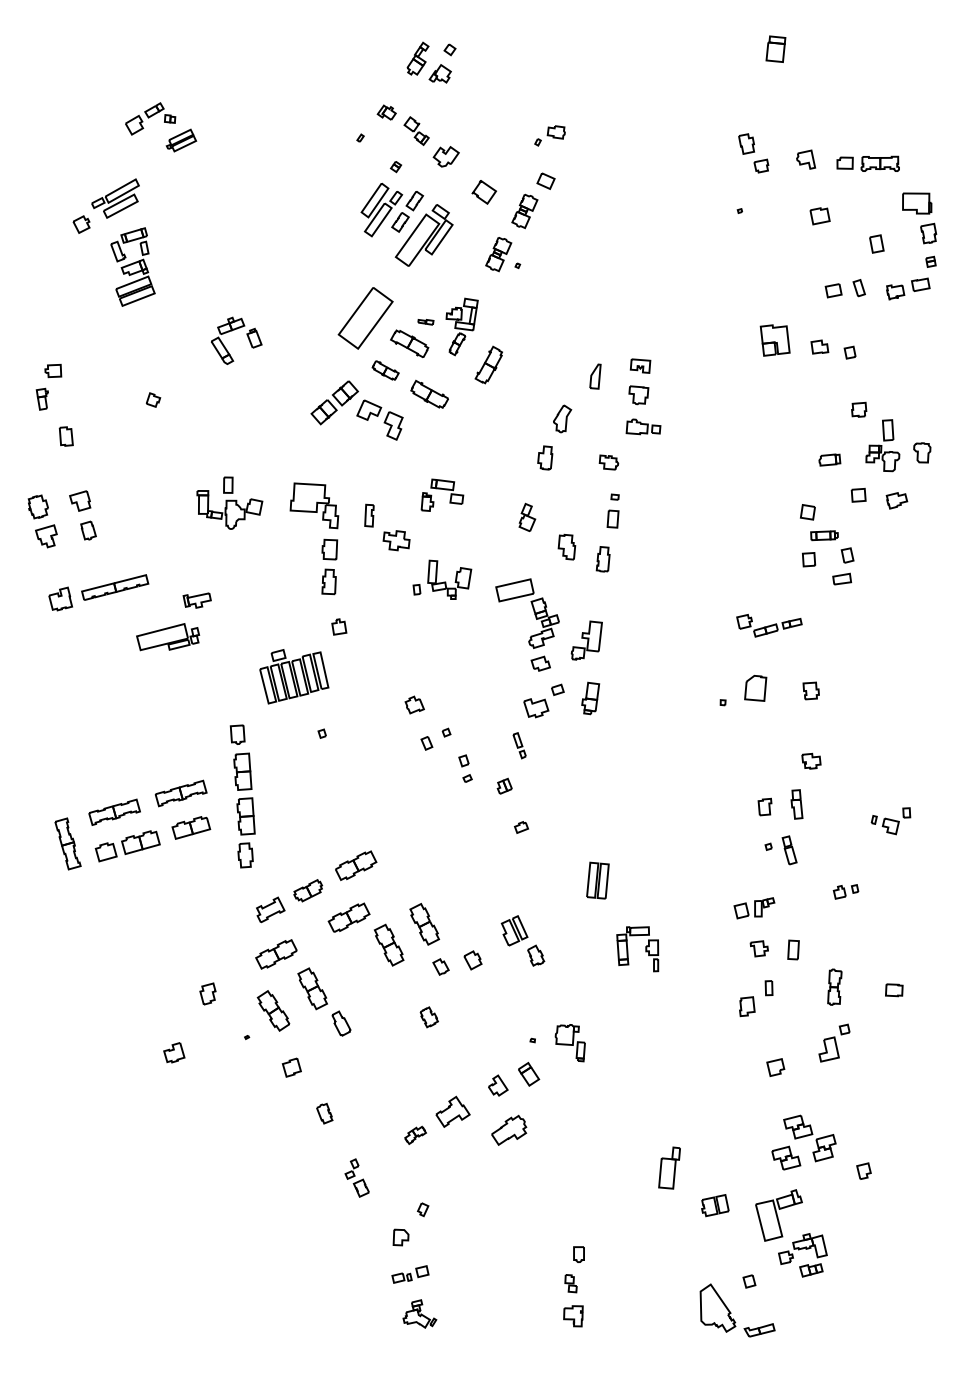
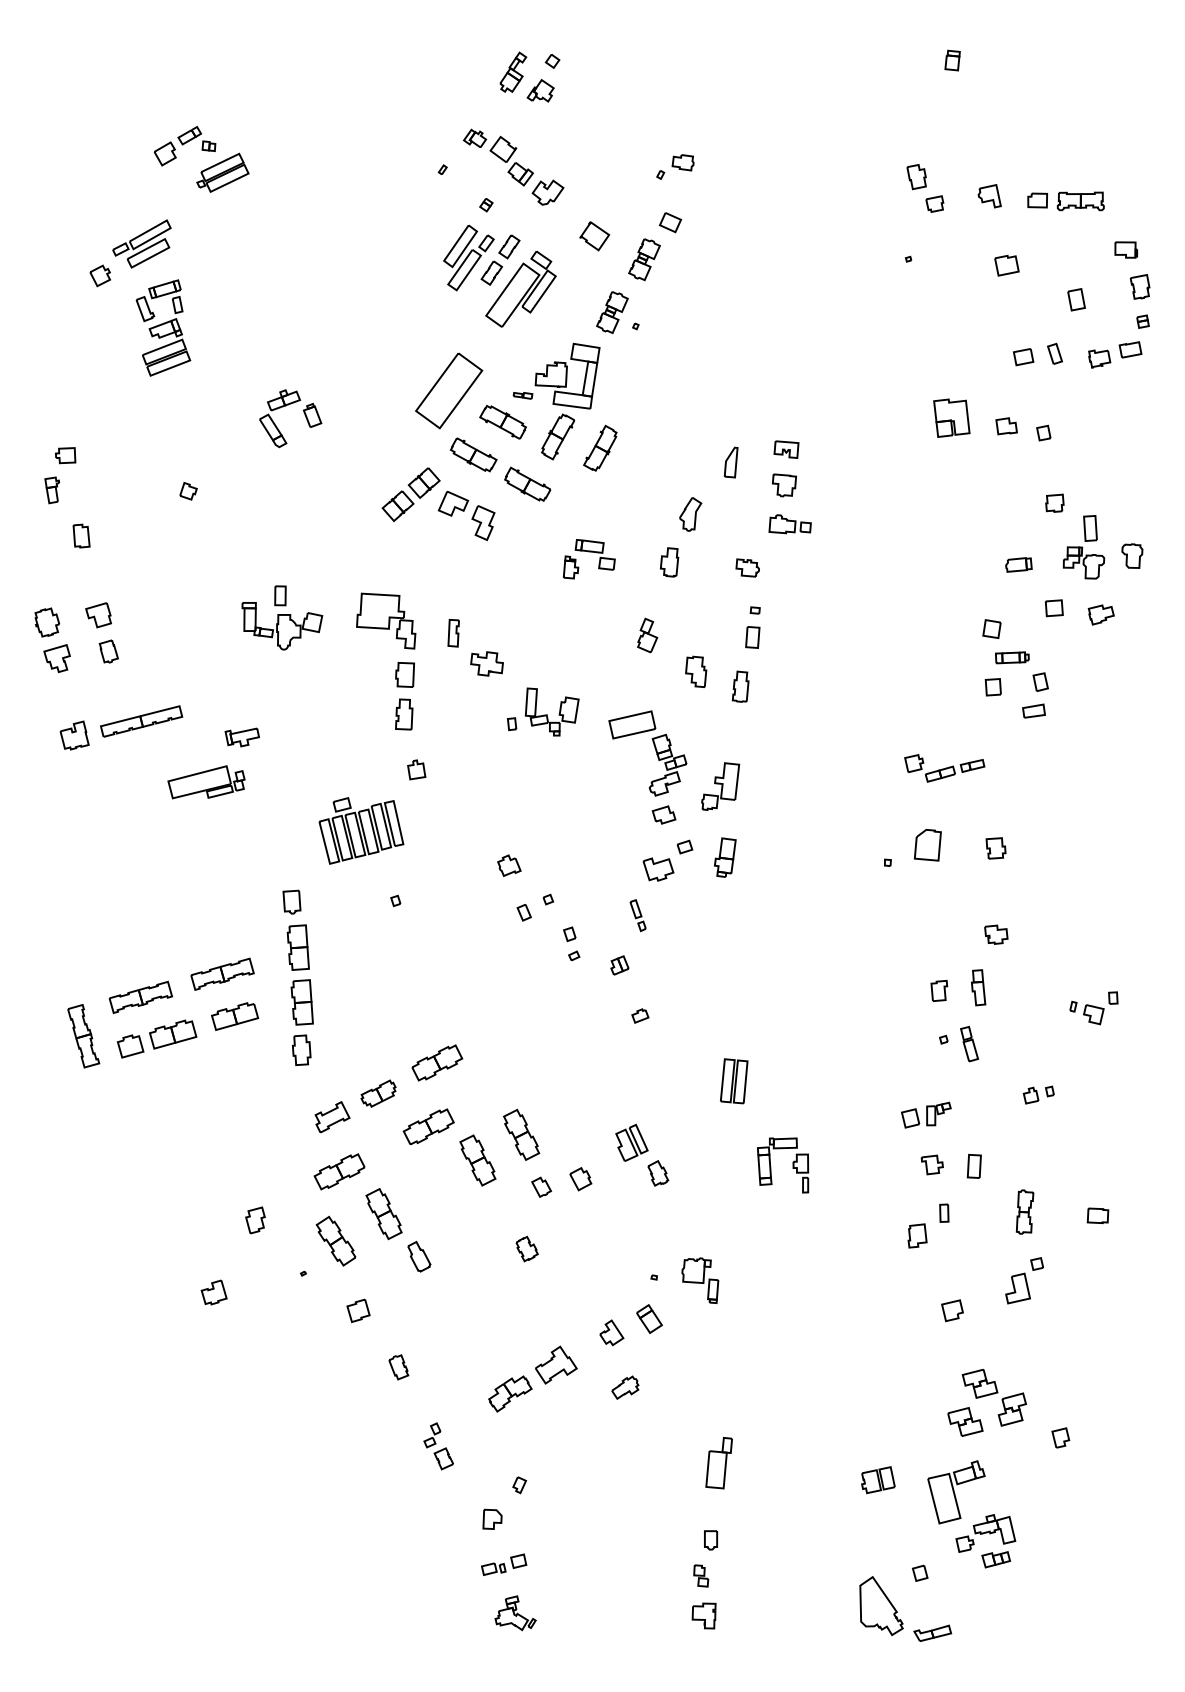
part: (775, 49) -> (952, 60), size x0.62
part: (416, 130) -> (511, 160), size x1.43
part: (181, 140) -> (222, 172), size x1.43
part: (917, 203) -> (1126, 249), size x0.62
part: (462, 326) -> (567, 401), size x1.67
part: (385, 370) -> (473, 454), size x1.43
part: (442, 489) -> (589, 552), moved
part: (509, 1130) -> (625, 1387), size x0.62
part: (415, 1134) -> (510, 1393), size x1.67
part: (669, 1168) -> (718, 1463), moved

